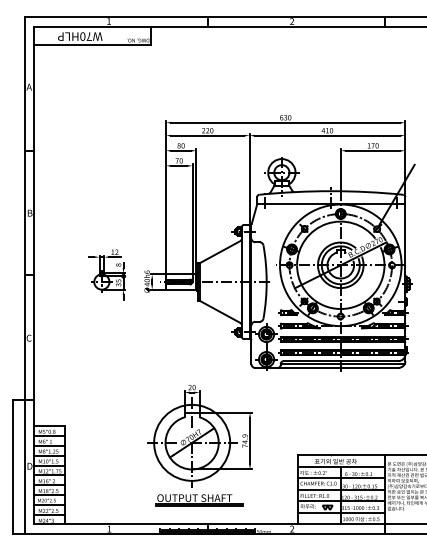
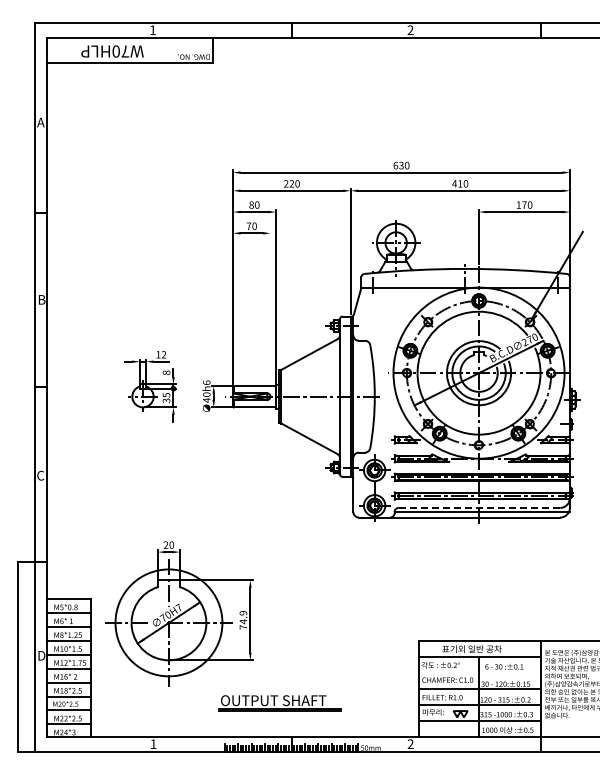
line: (192, 222) -> (270, 312), removed
line: (341, 360) -> (479, 507), solid -> dashed
part: (199, 436) -> (179, 613), moved
line: (341, 478) -> (479, 672), removed

